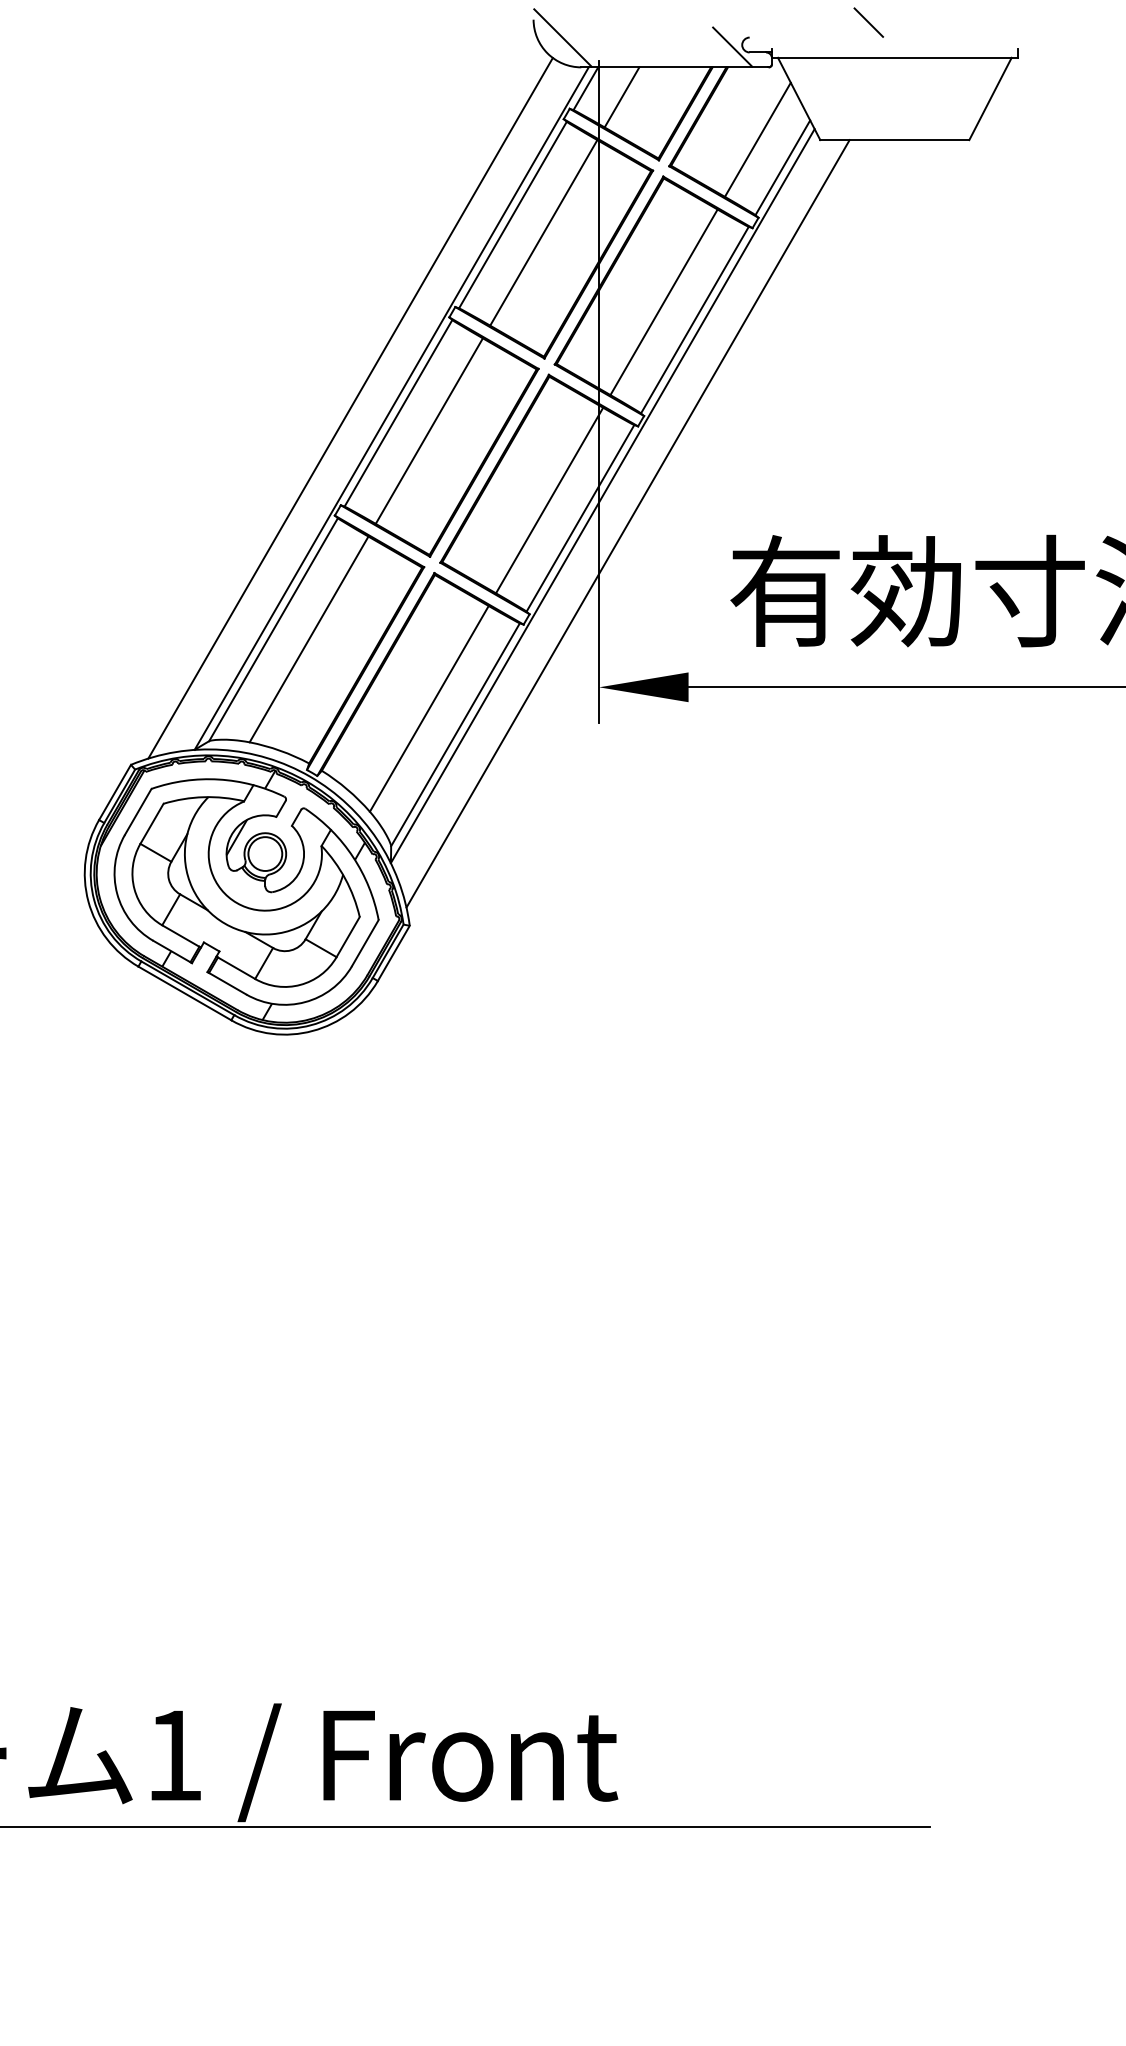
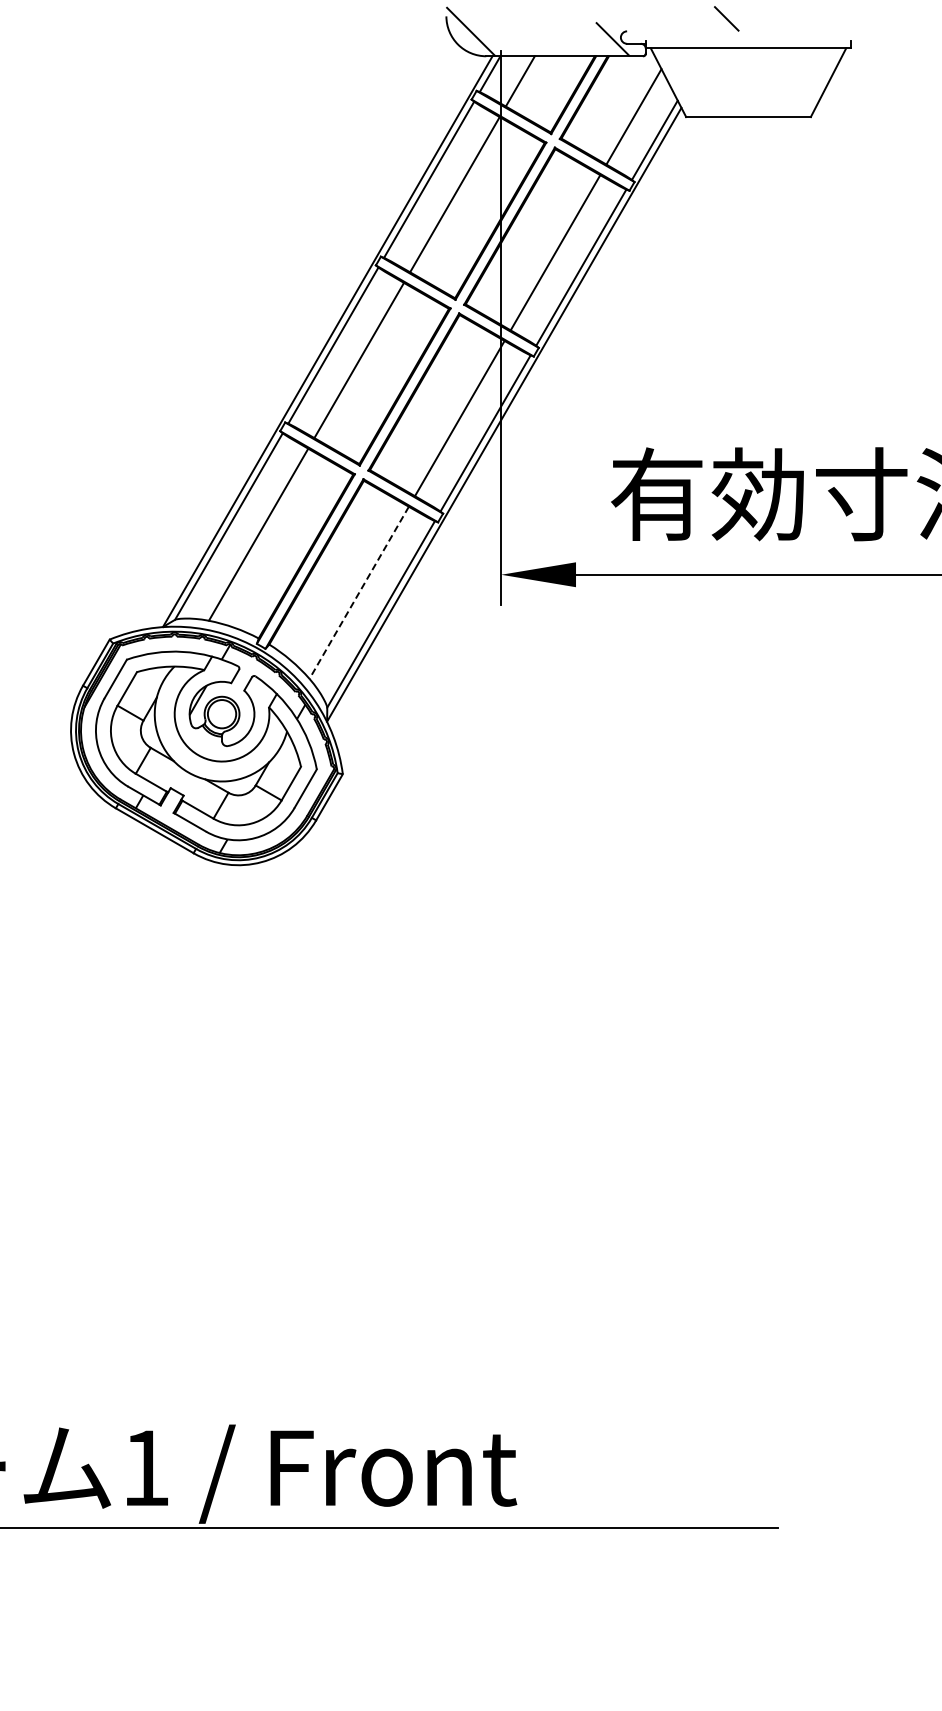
line: (350, 408) -> (293, 341), removed
line: (628, 523) -> (525, 437), removed
line: (428, 709) -> (358, 593), solid -> dashed

